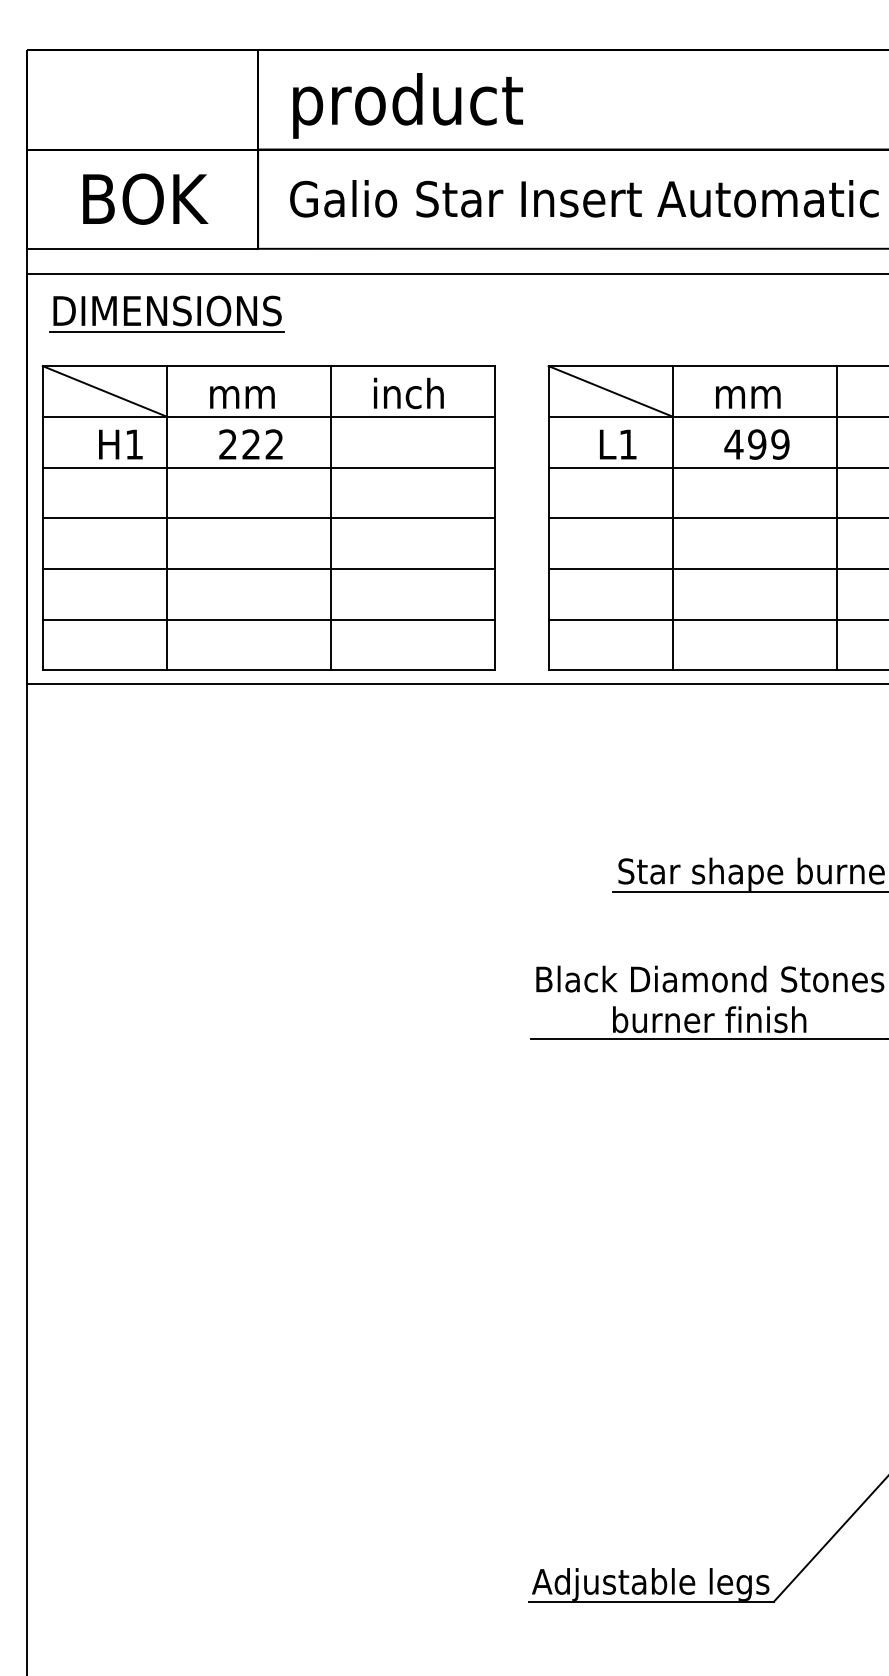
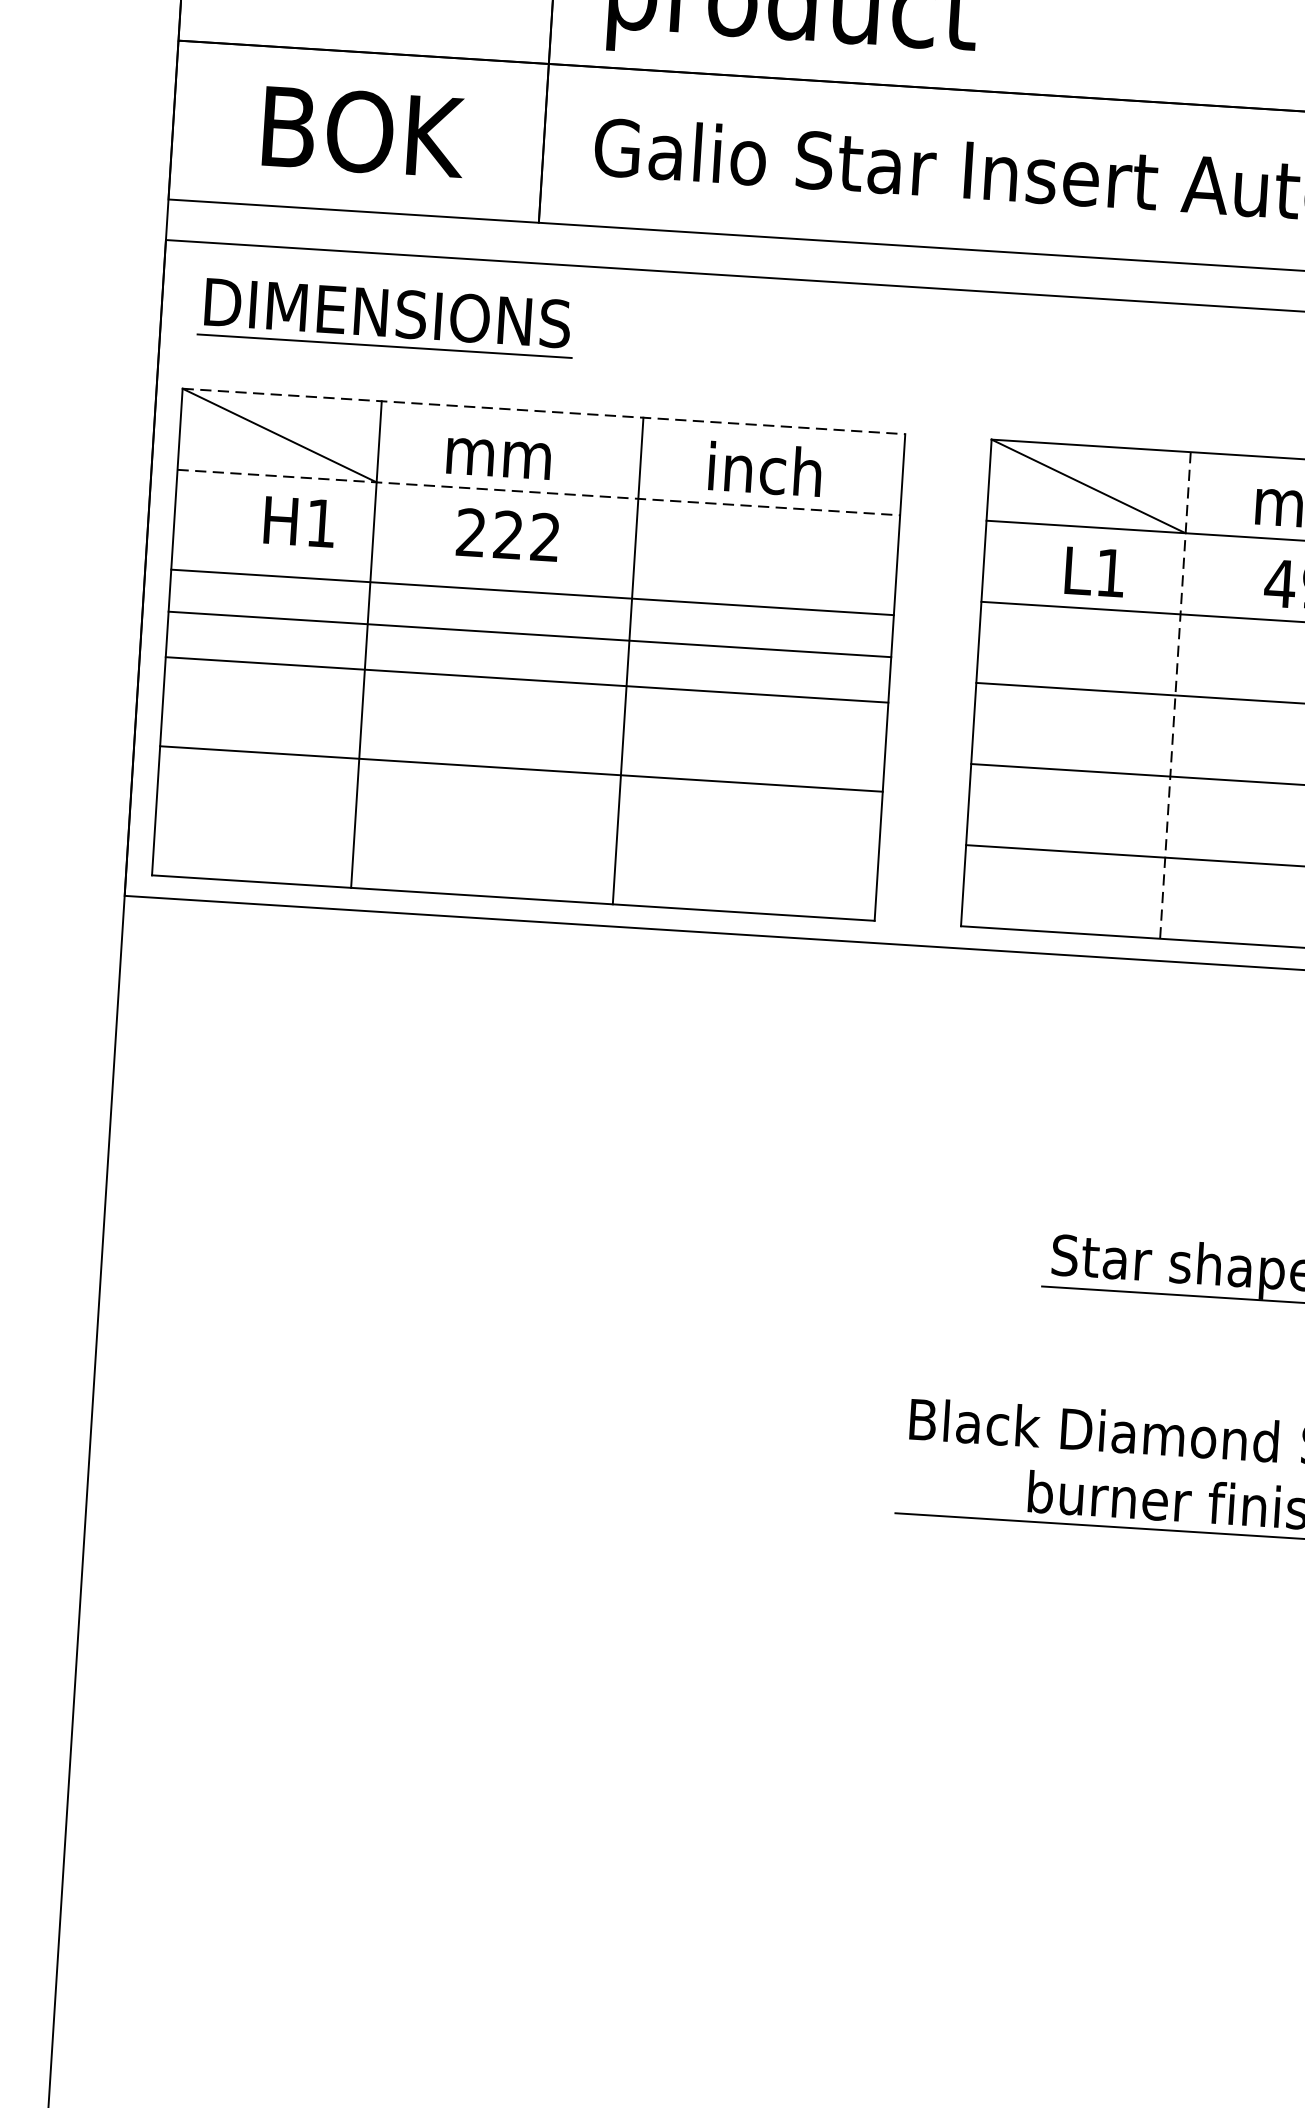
line: (268, 366) -> (543, 412), solid -> dashed
line: (268, 416) -> (538, 491), solid -> dashed
line: (268, 467) -> (529, 634), moved
line: (268, 518) -> (532, 592), moved
line: (673, 518) -> (1175, 695), solid -> dashed
line: (268, 569) -> (526, 680), moved
line: (268, 619) -> (521, 768), moved

